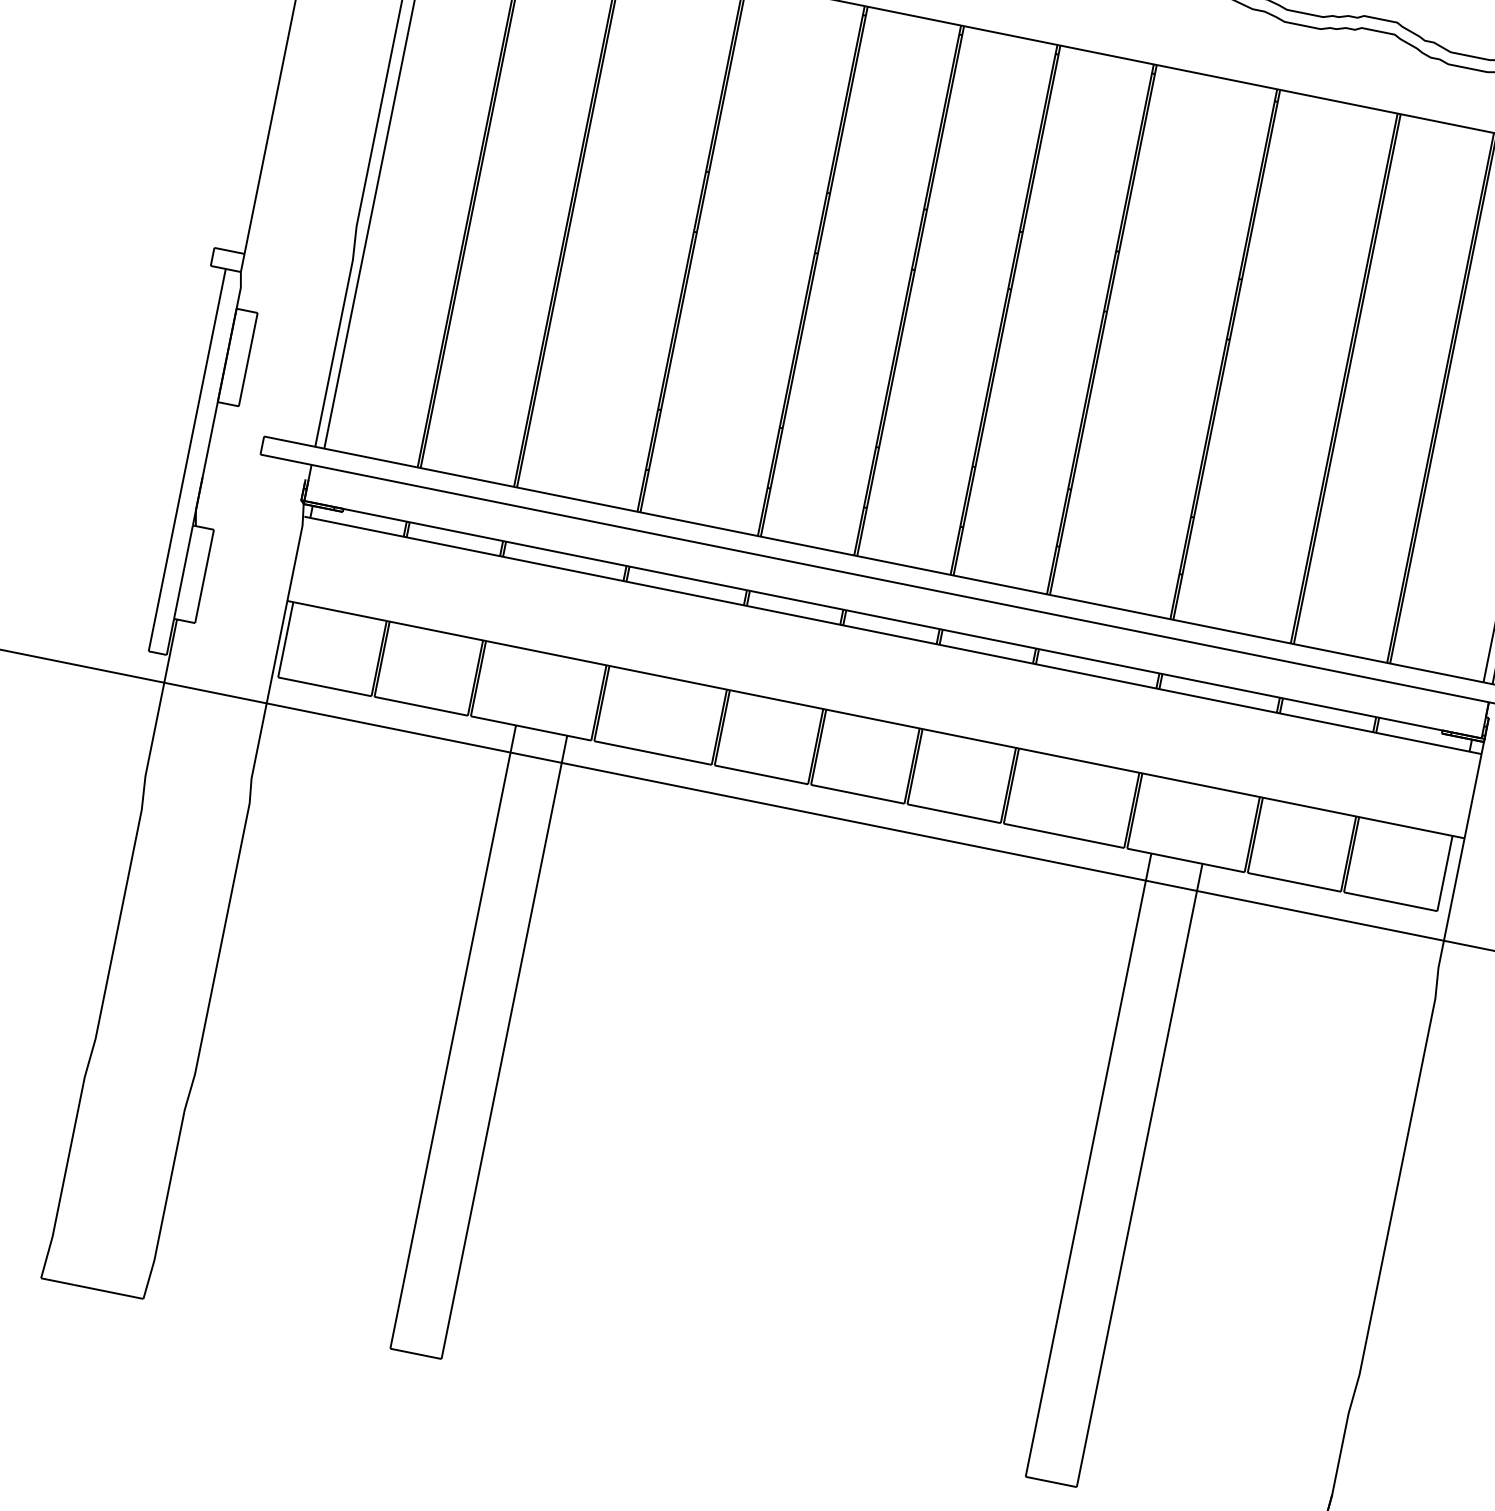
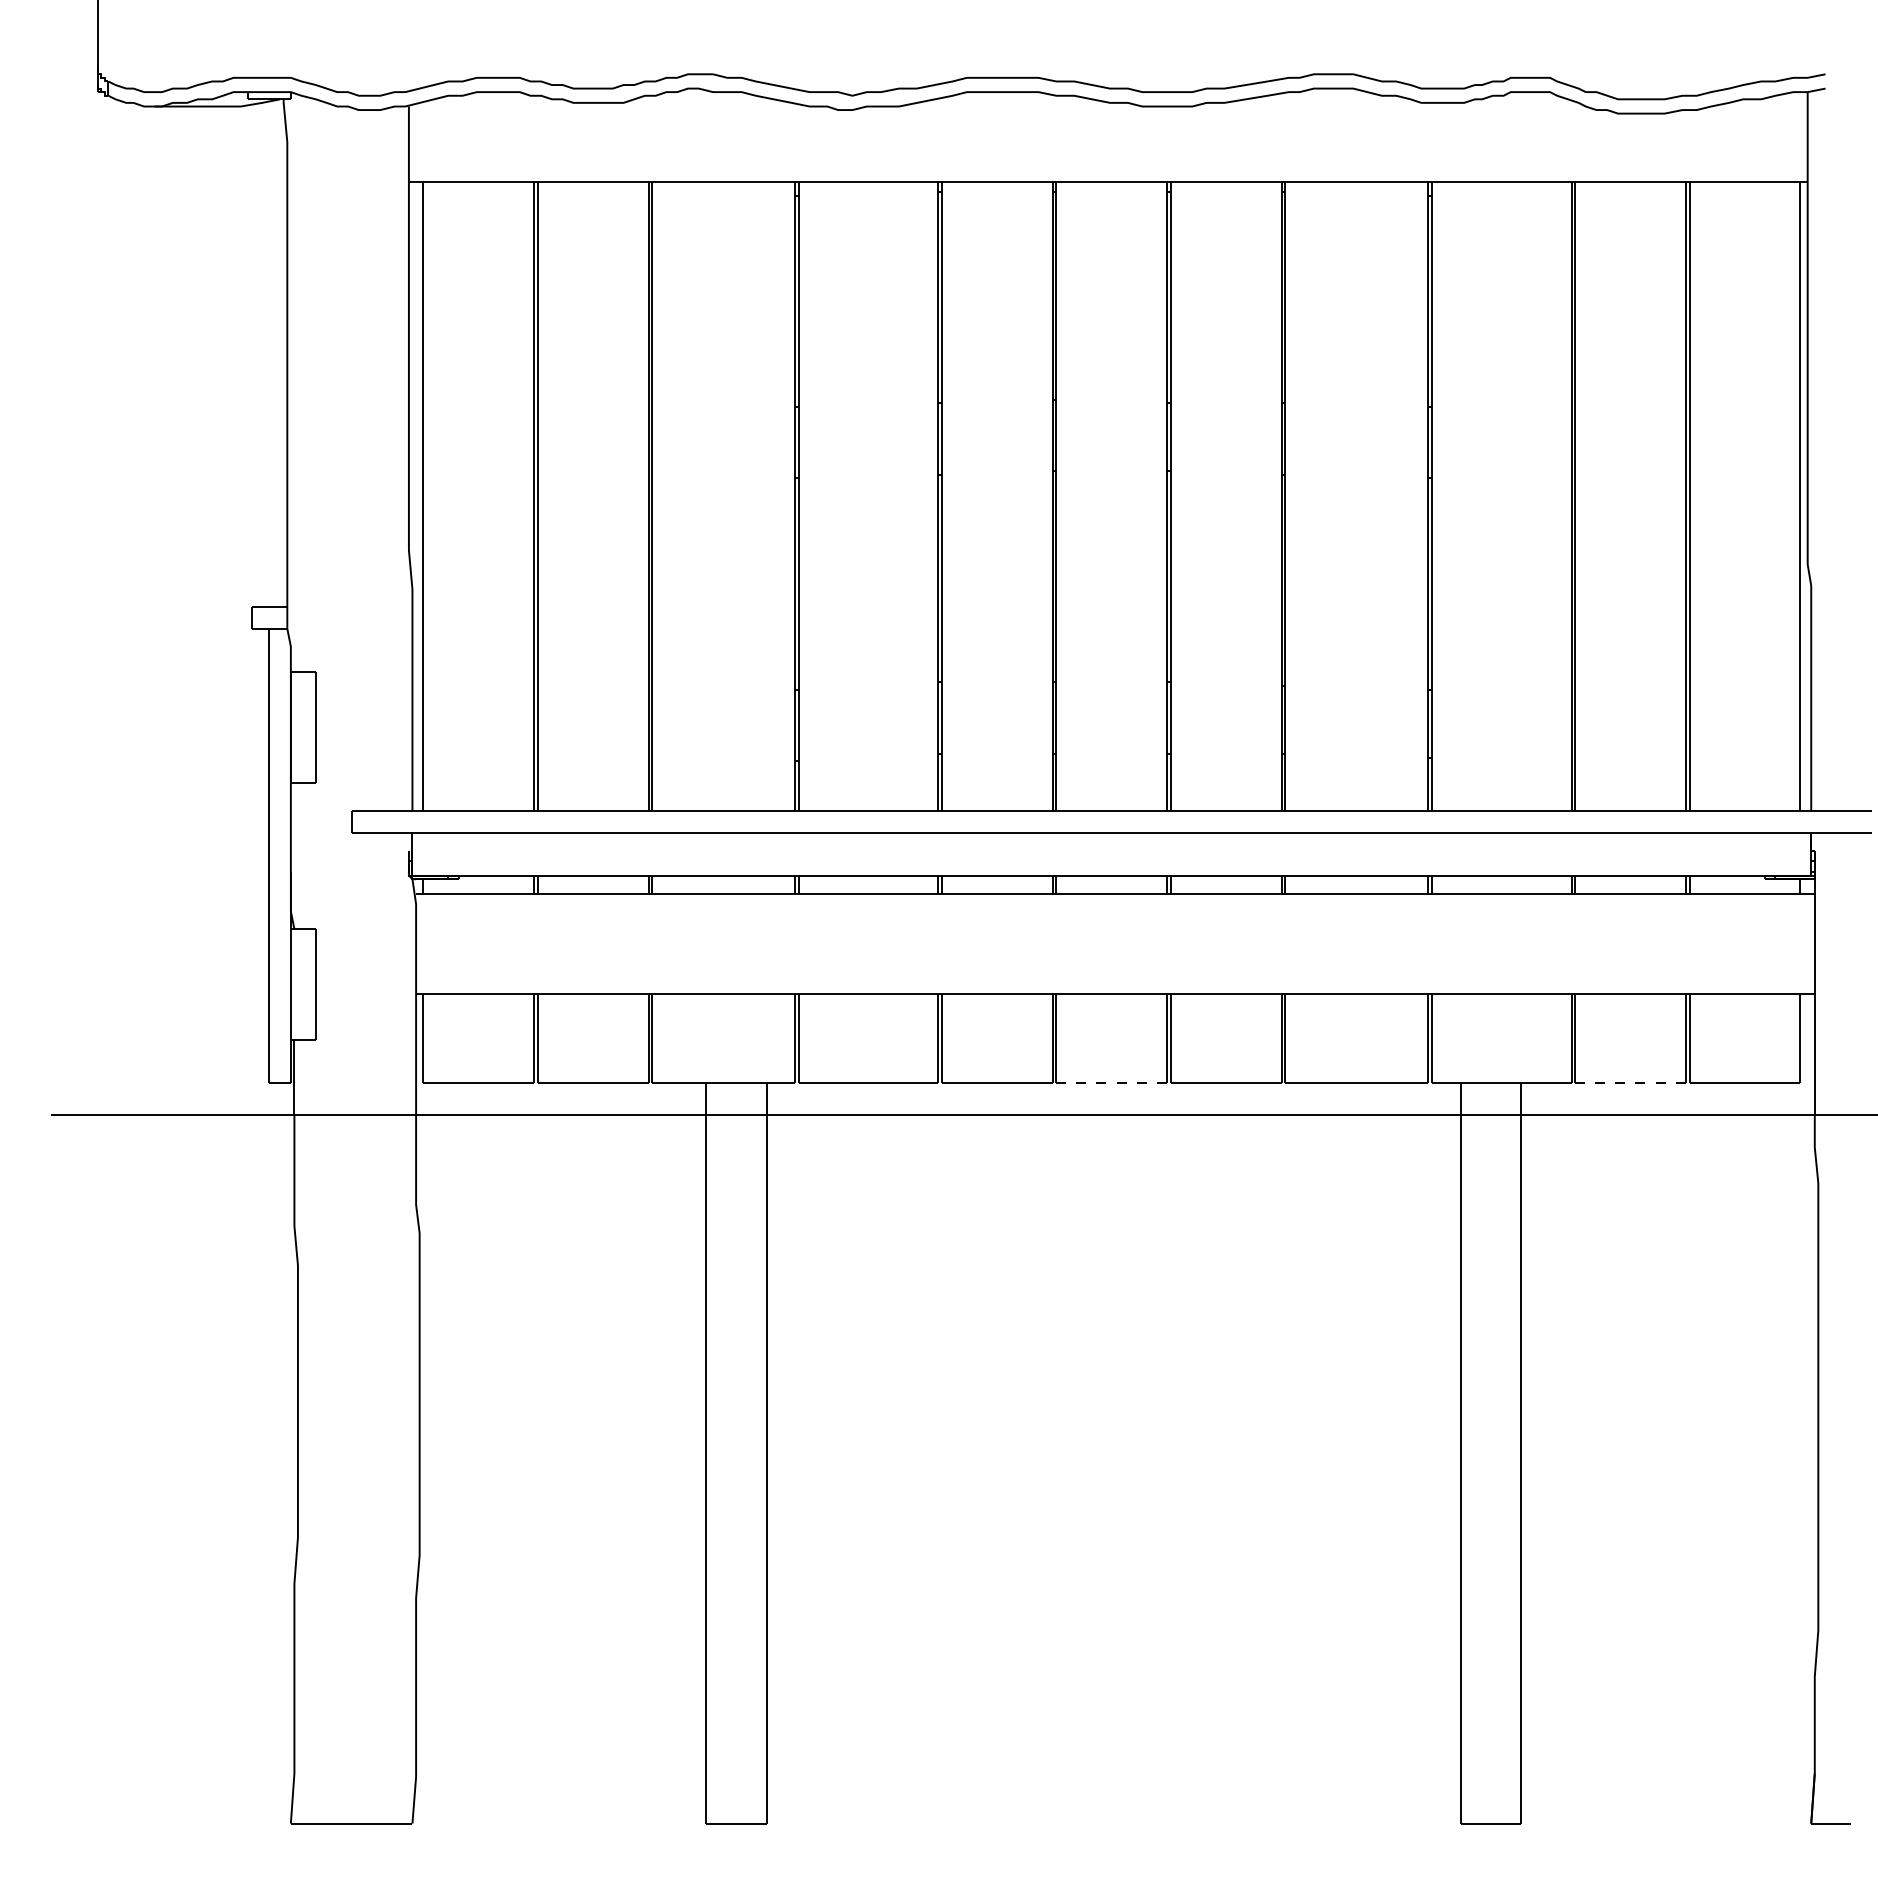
line: (857, 794) -> (1111, 1083), solid -> dashed
line: (1294, 882) -> (1630, 1083), solid -> dashed

